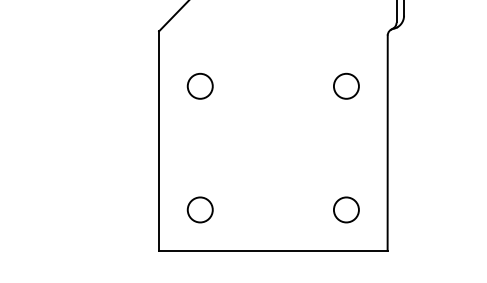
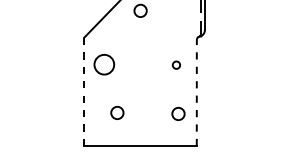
circle: (200, 87) -> (104, 65), size x1.6
circle: (346, 87) -> (176, 65), size x0.6
line: (159, 140) -> (84, 91), solid -> dashed
line: (387, 142) -> (196, 92), solid -> dashed
circle: (200, 208) -> (117, 112), moved
circle: (346, 208) -> (178, 113), moved

